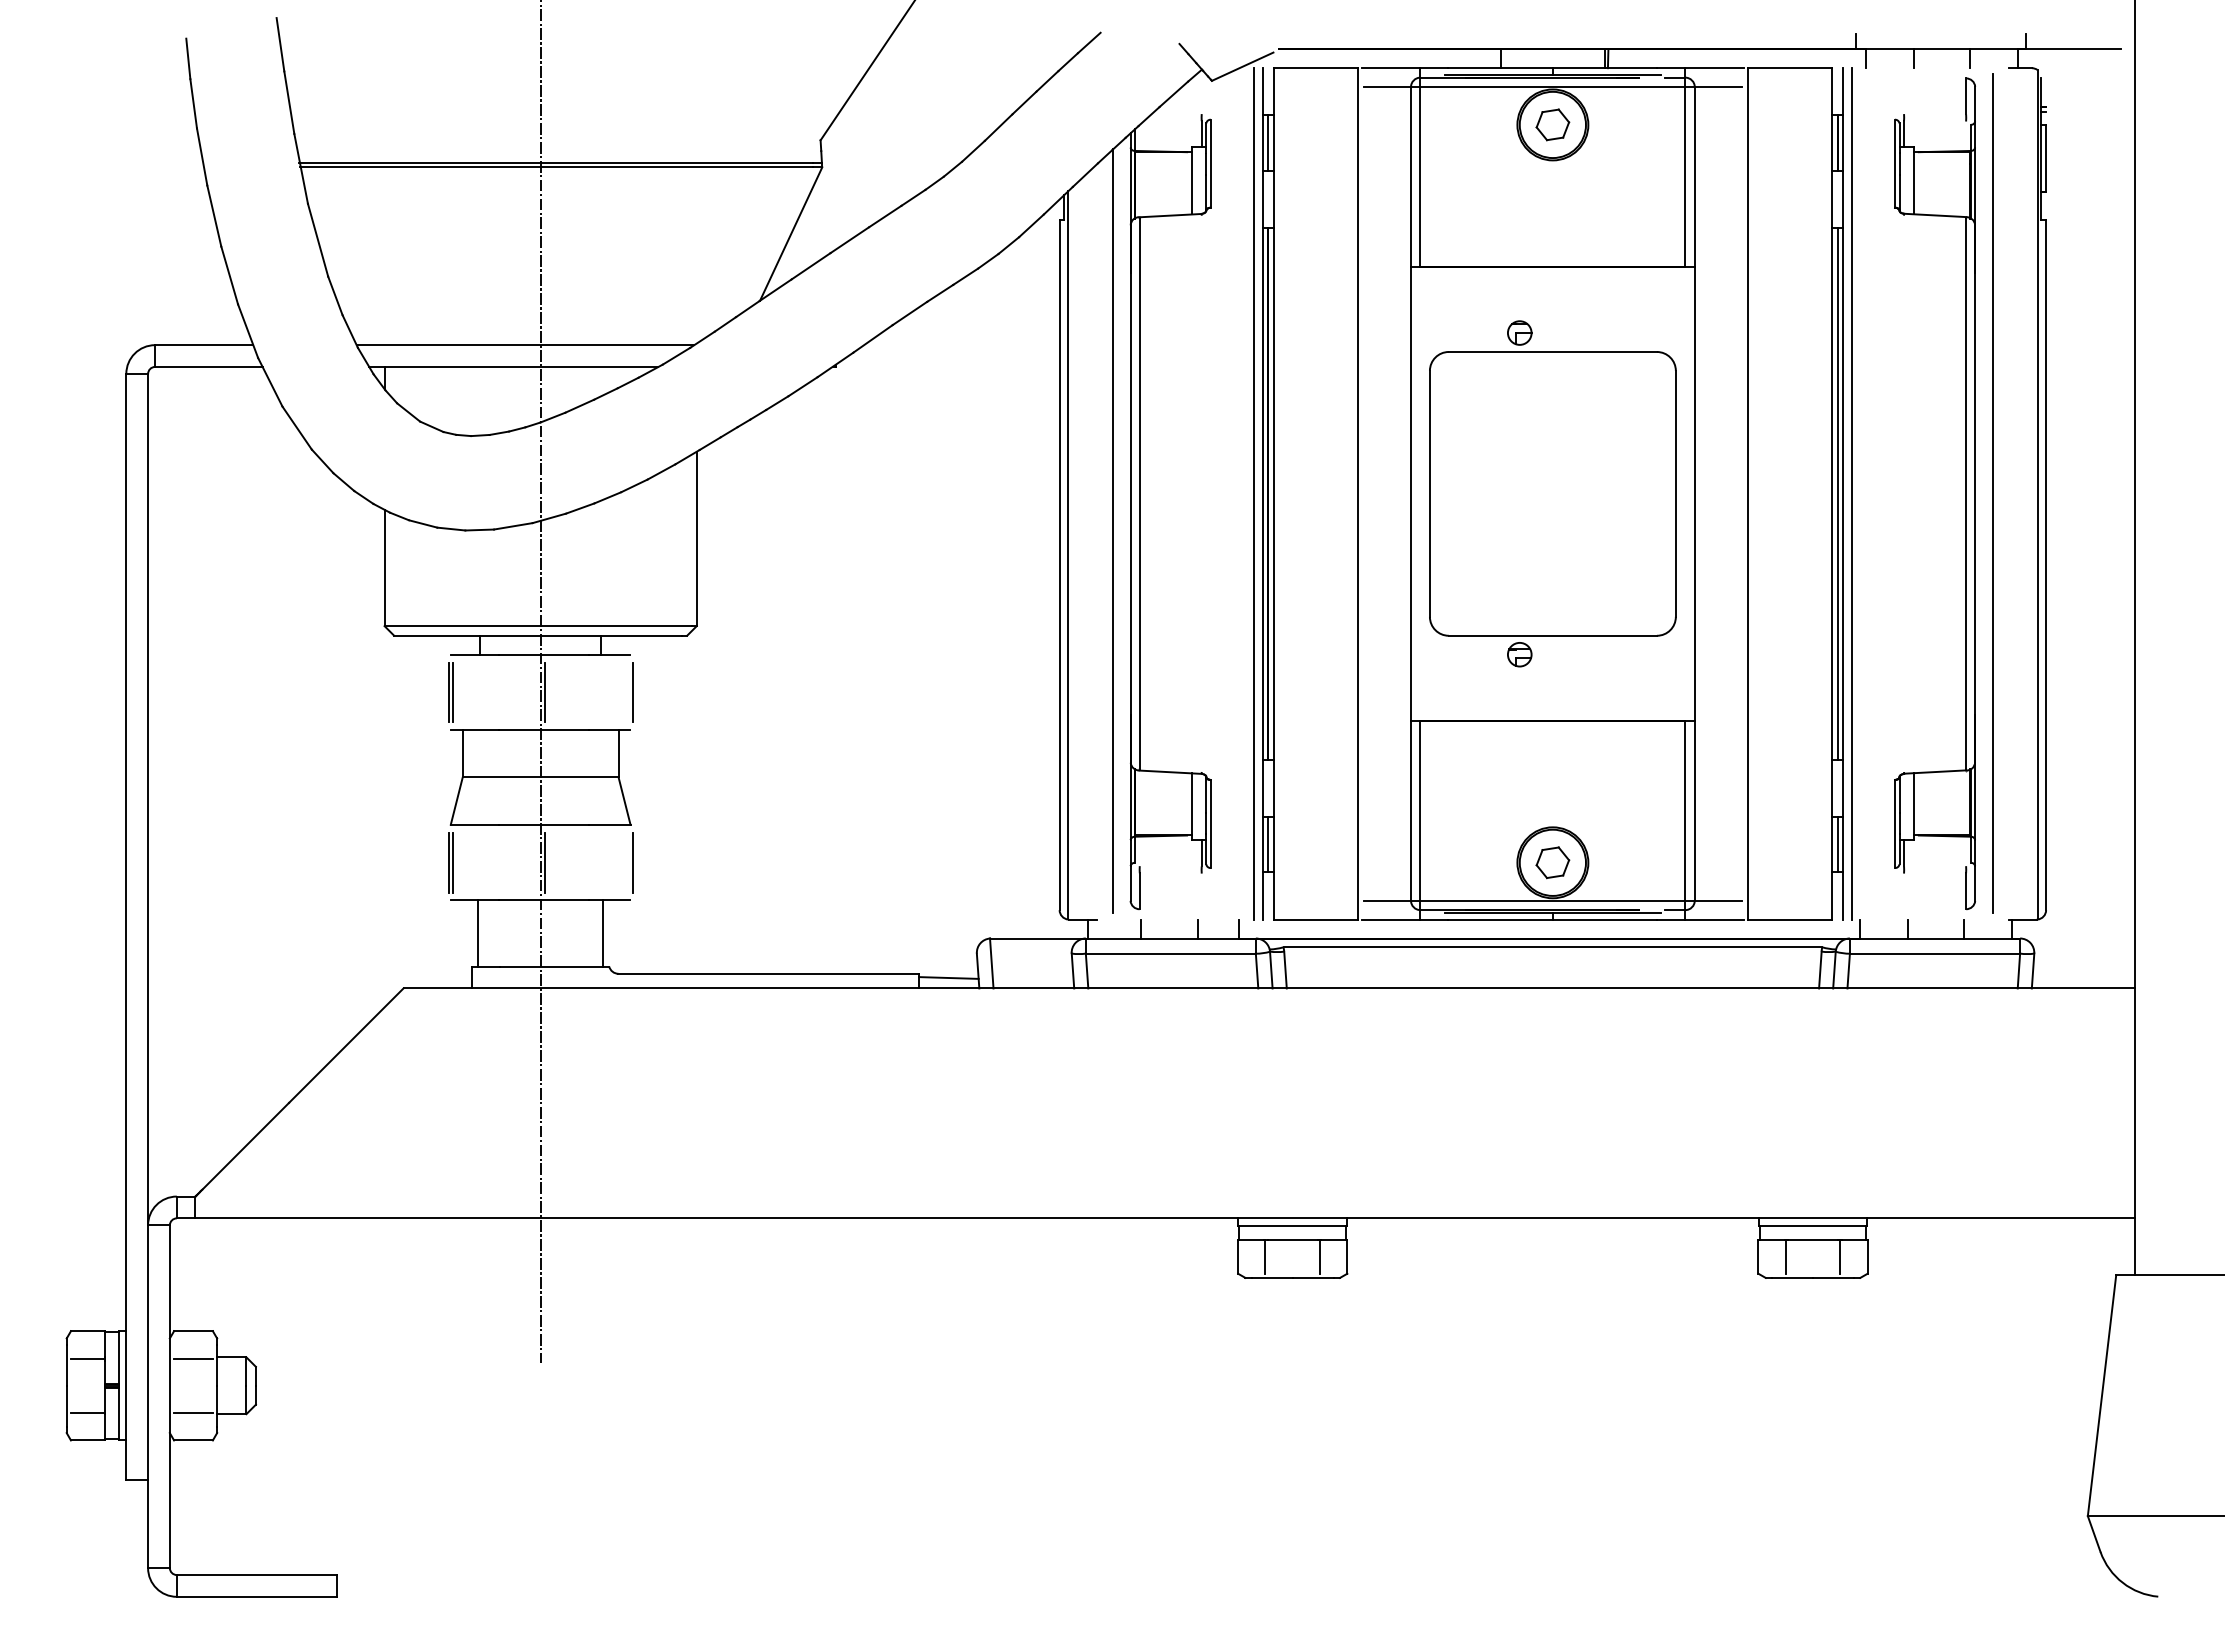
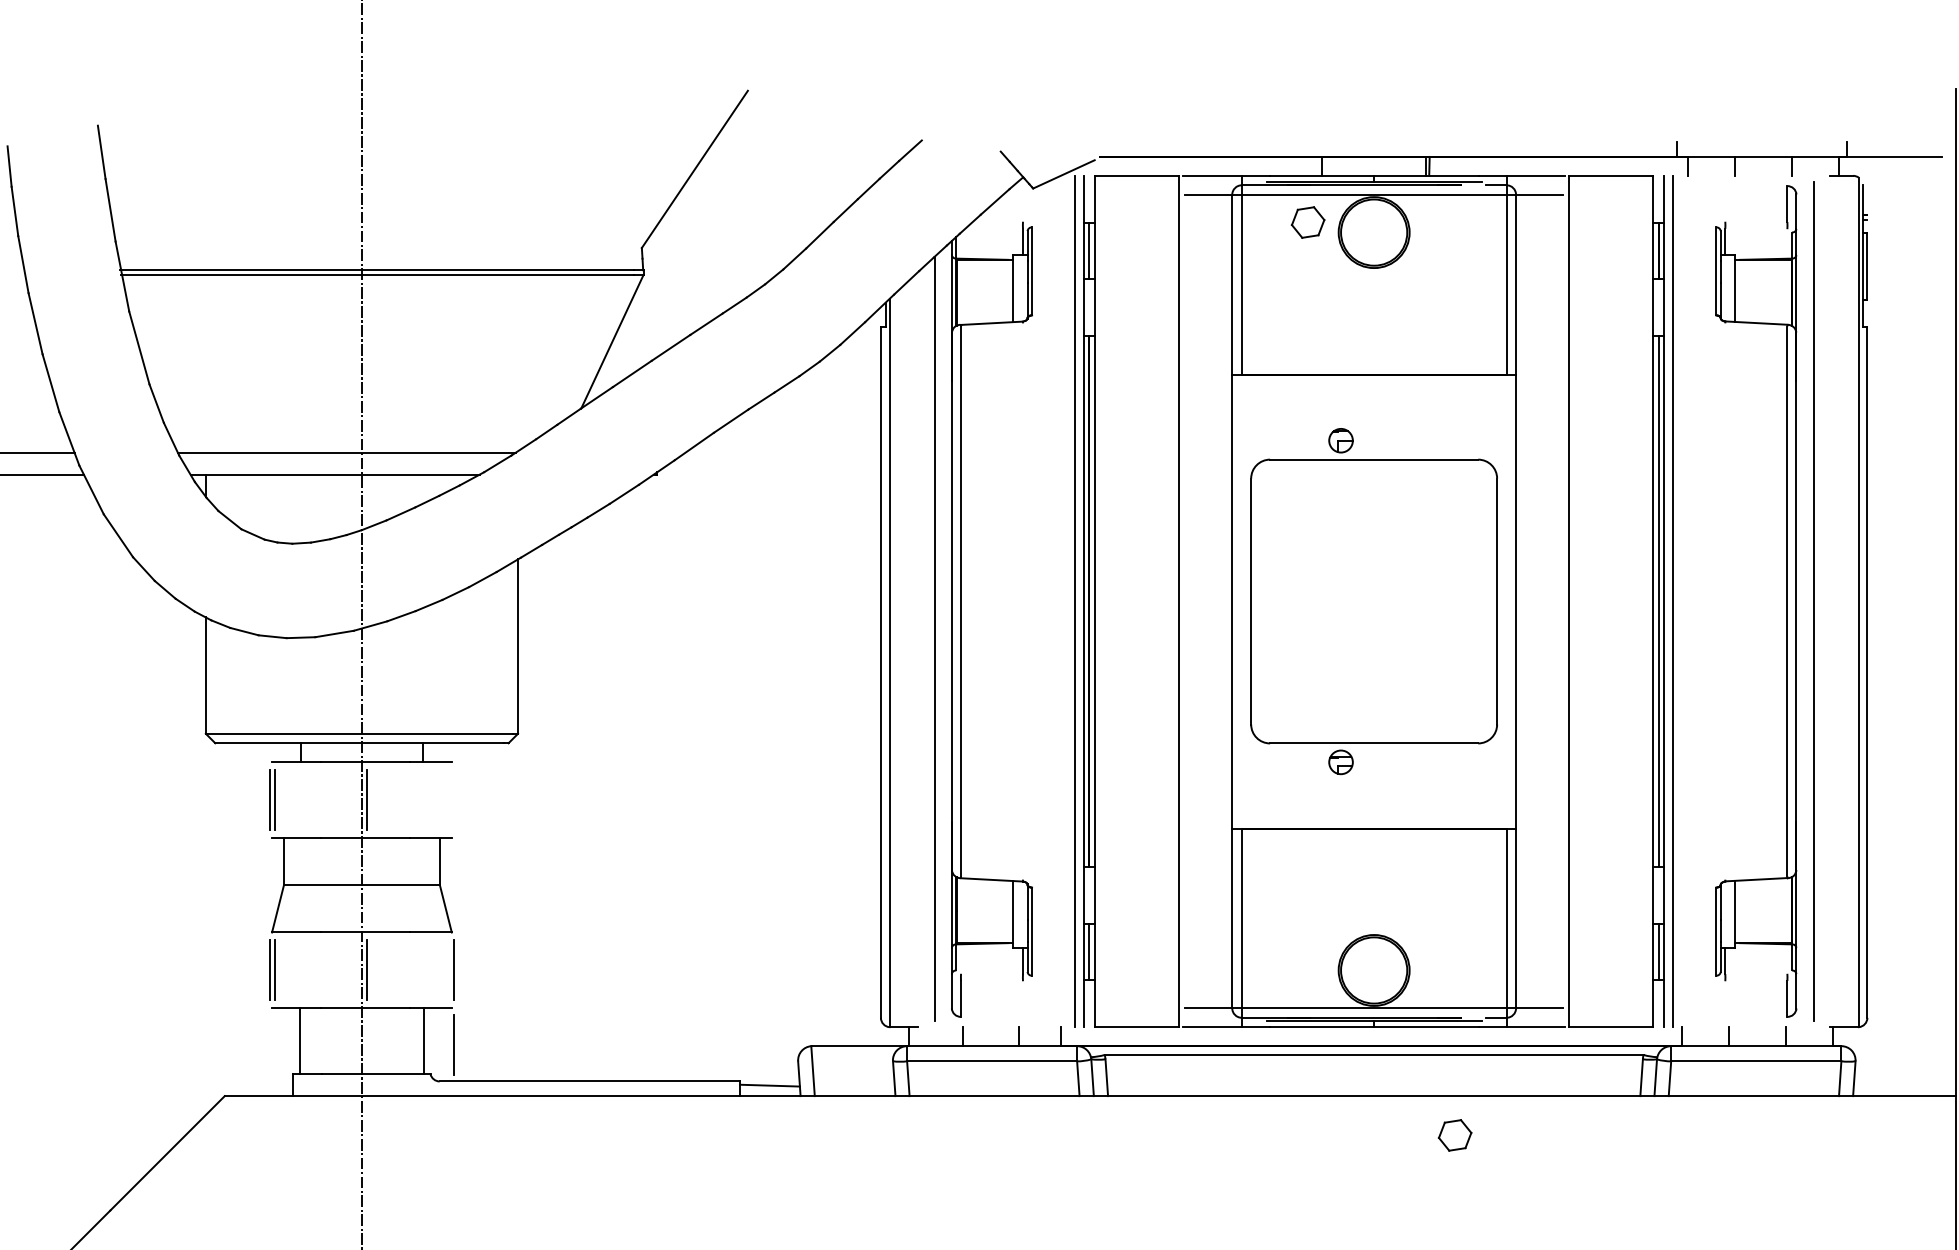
part: (1552, 124) -> (1307, 222), moved
line: (632, 692) -> (453, 1045), moved
part: (1552, 862) -> (1454, 1135), moved

